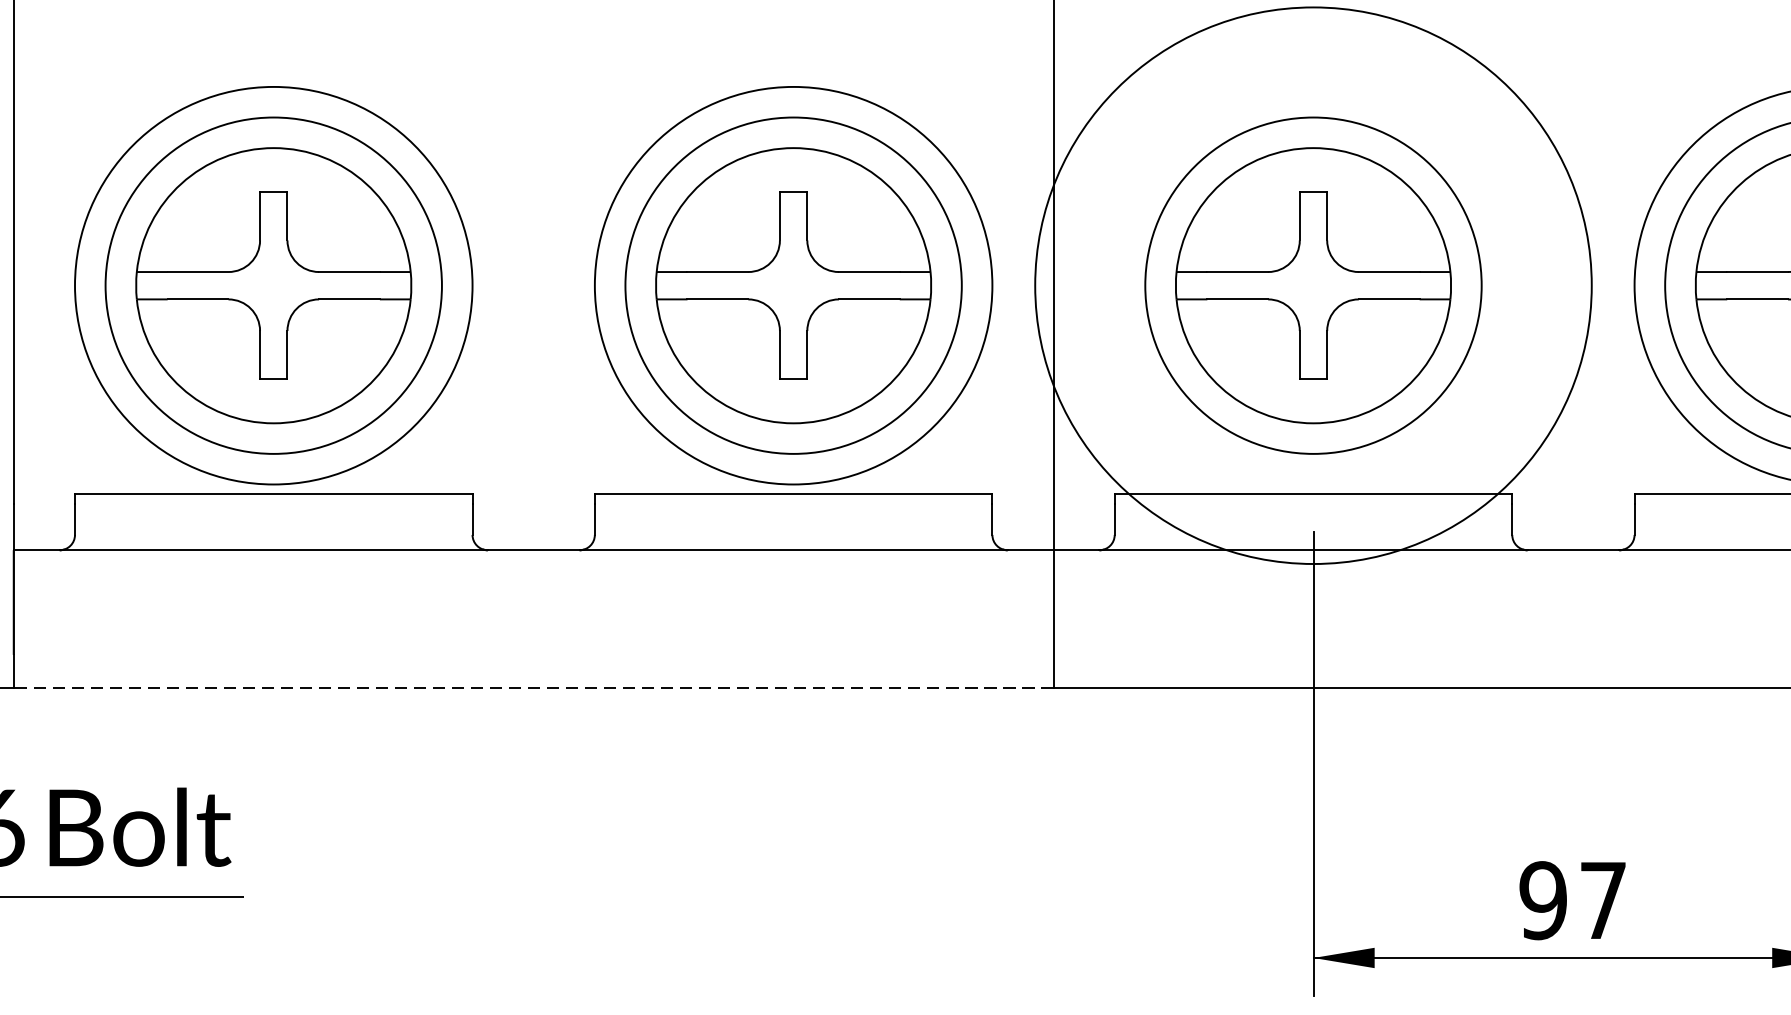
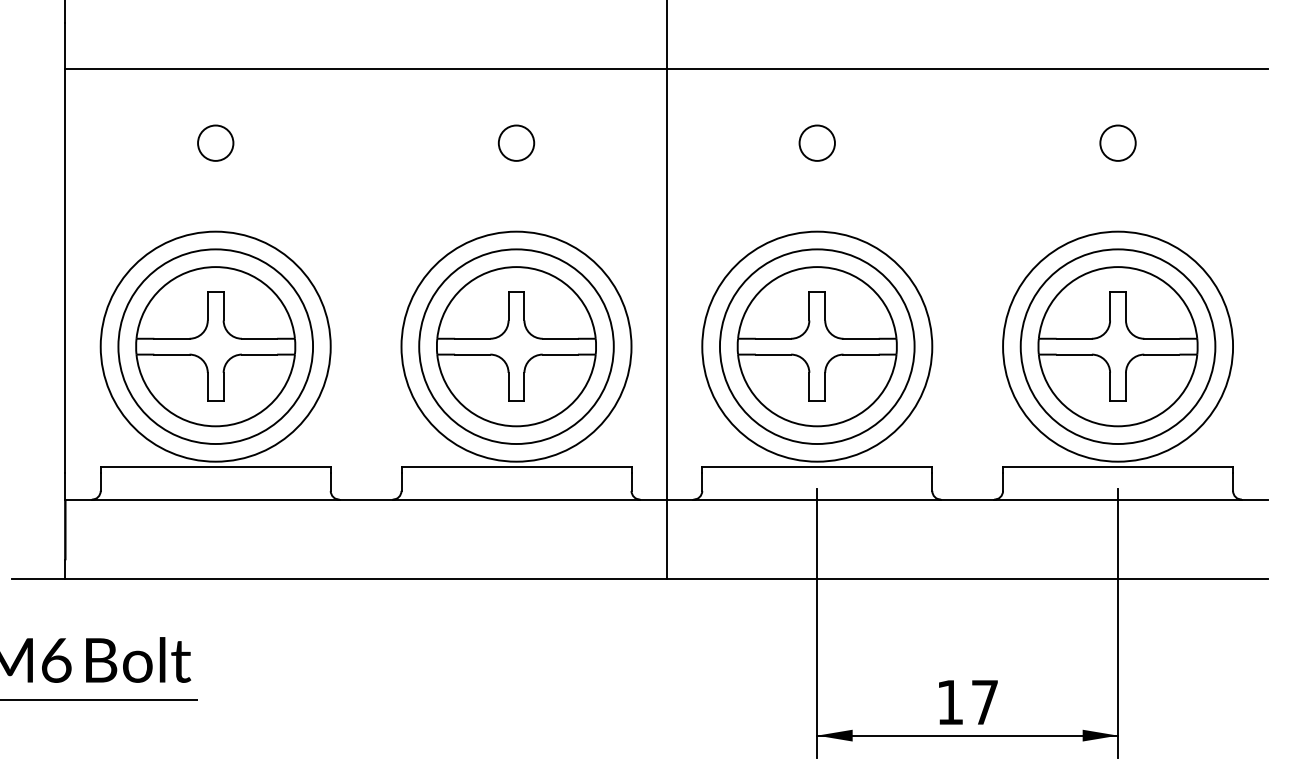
circle: (1313, 285) -> (817, 346), size x0.71
line: (534, 688) -> (366, 579), dashed -> solid
text: (1542, 900) -> (949, 702), 97 -> 17

